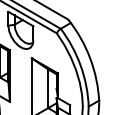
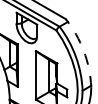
arc: (89, 58) -> (83, 51), solid -> dashed

